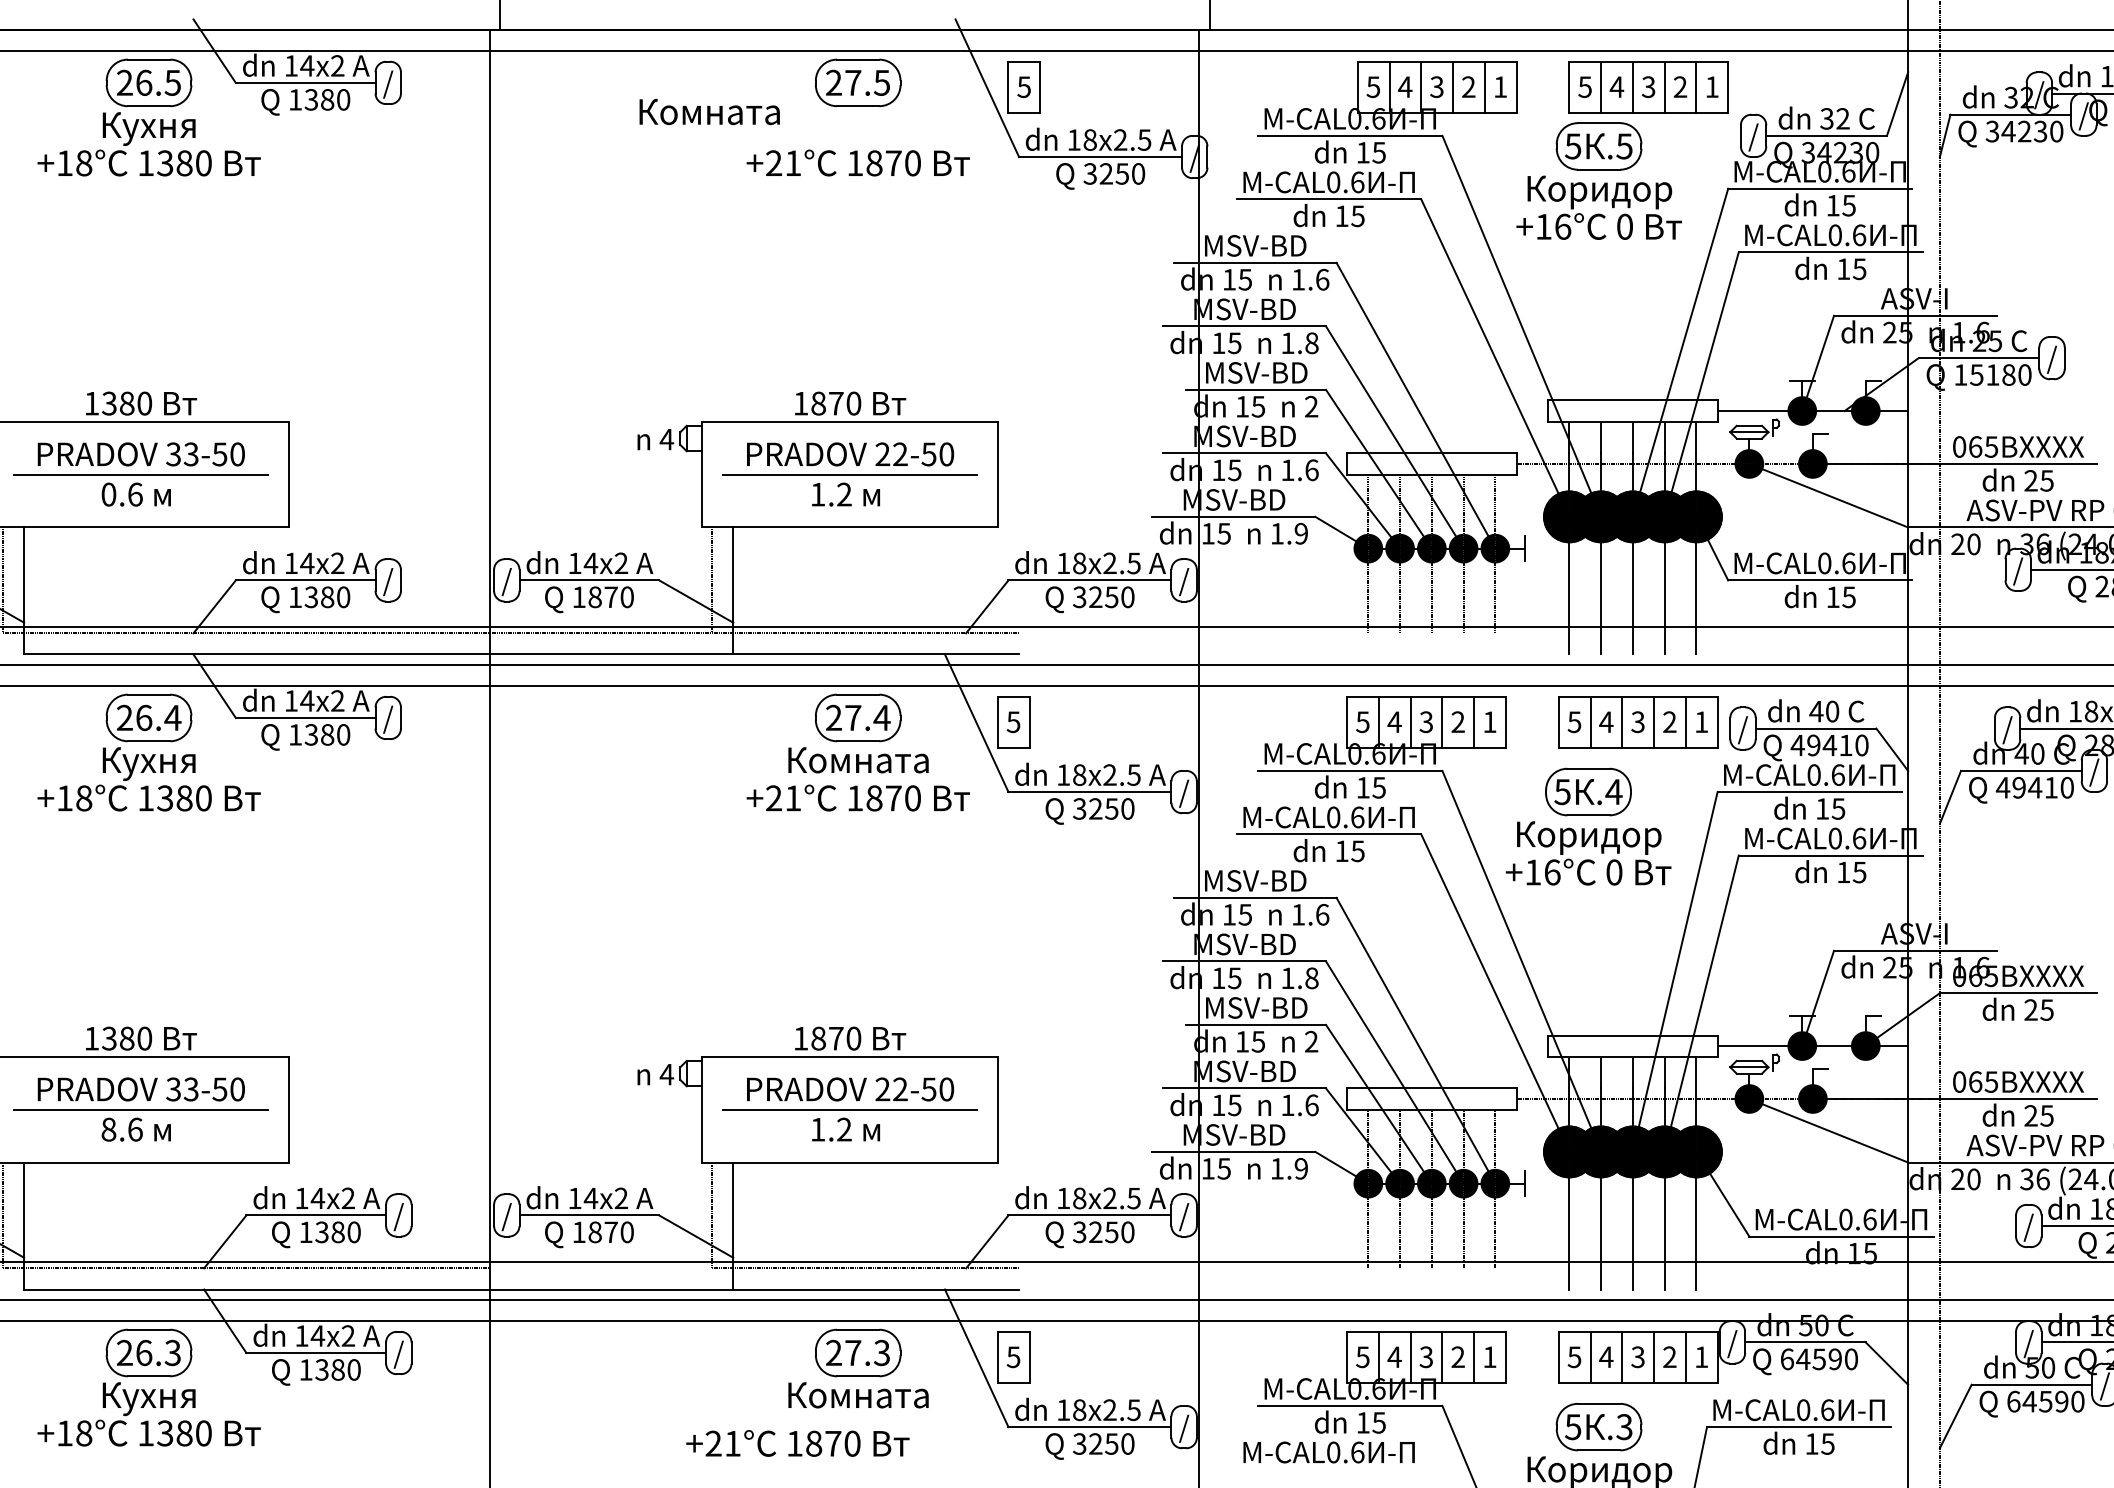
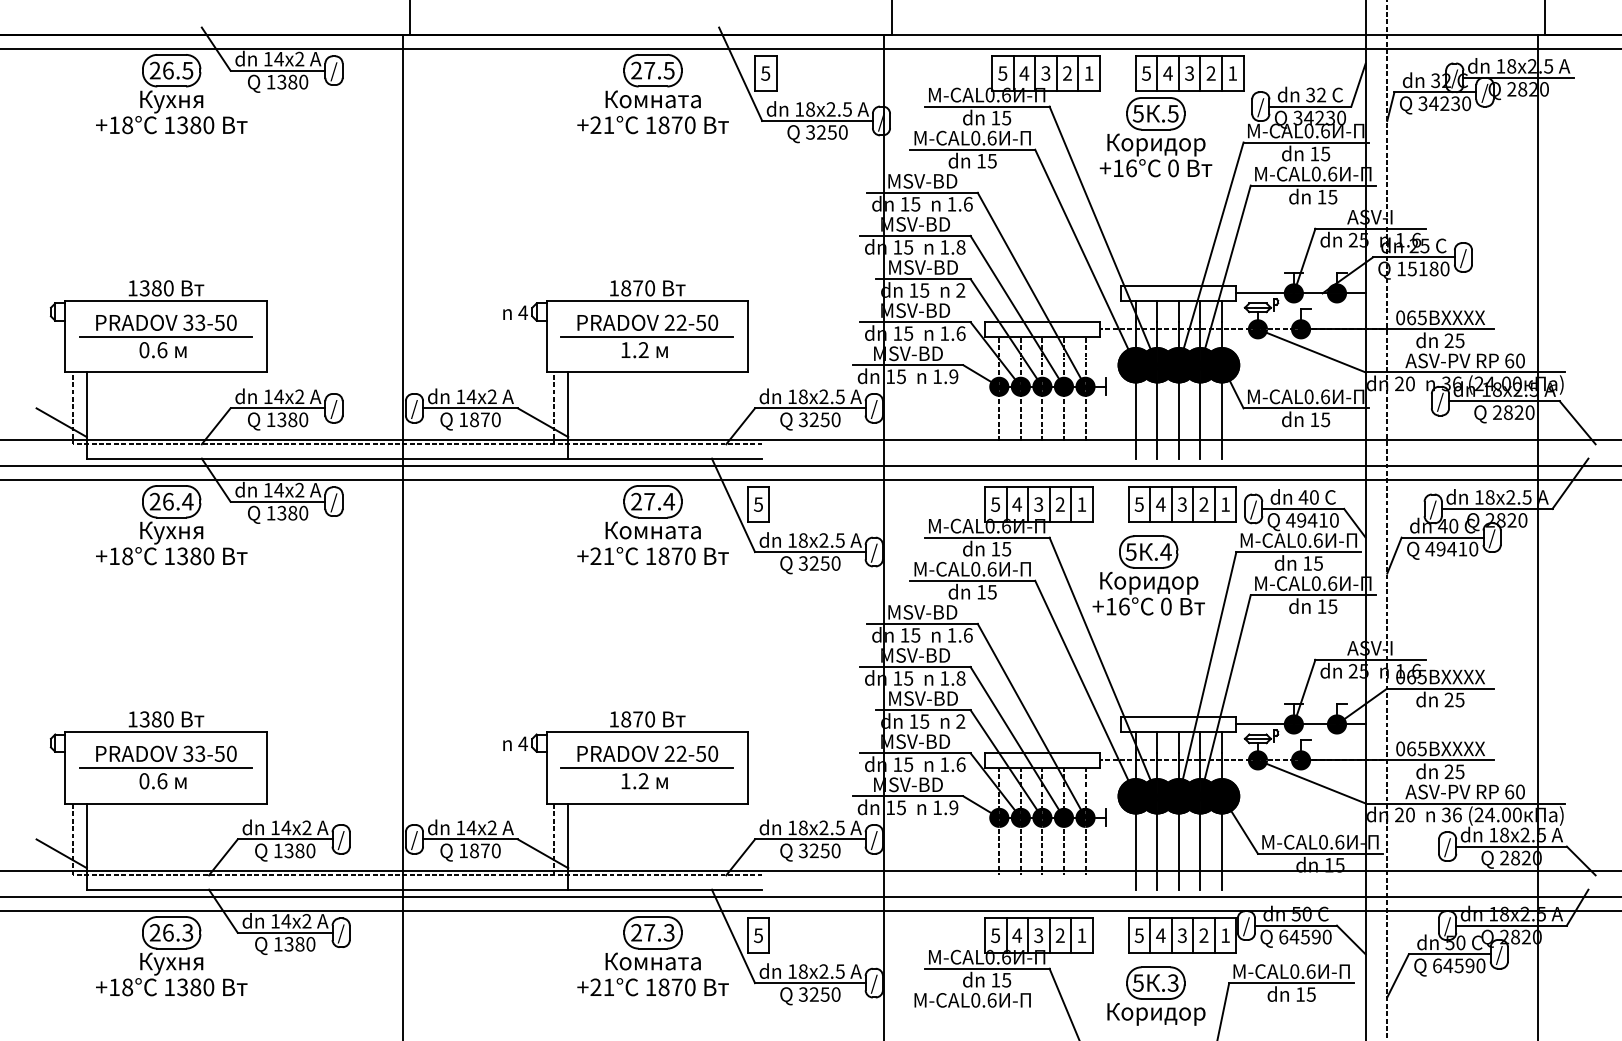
text: (708, 112) -> (652, 99), moved
text: (109, 1128) -> (144, 780), 8.6 -> 0.6
line: (601, 1268) -> (478, 875), added
text: (797, 1443) -> (652, 987), moved

